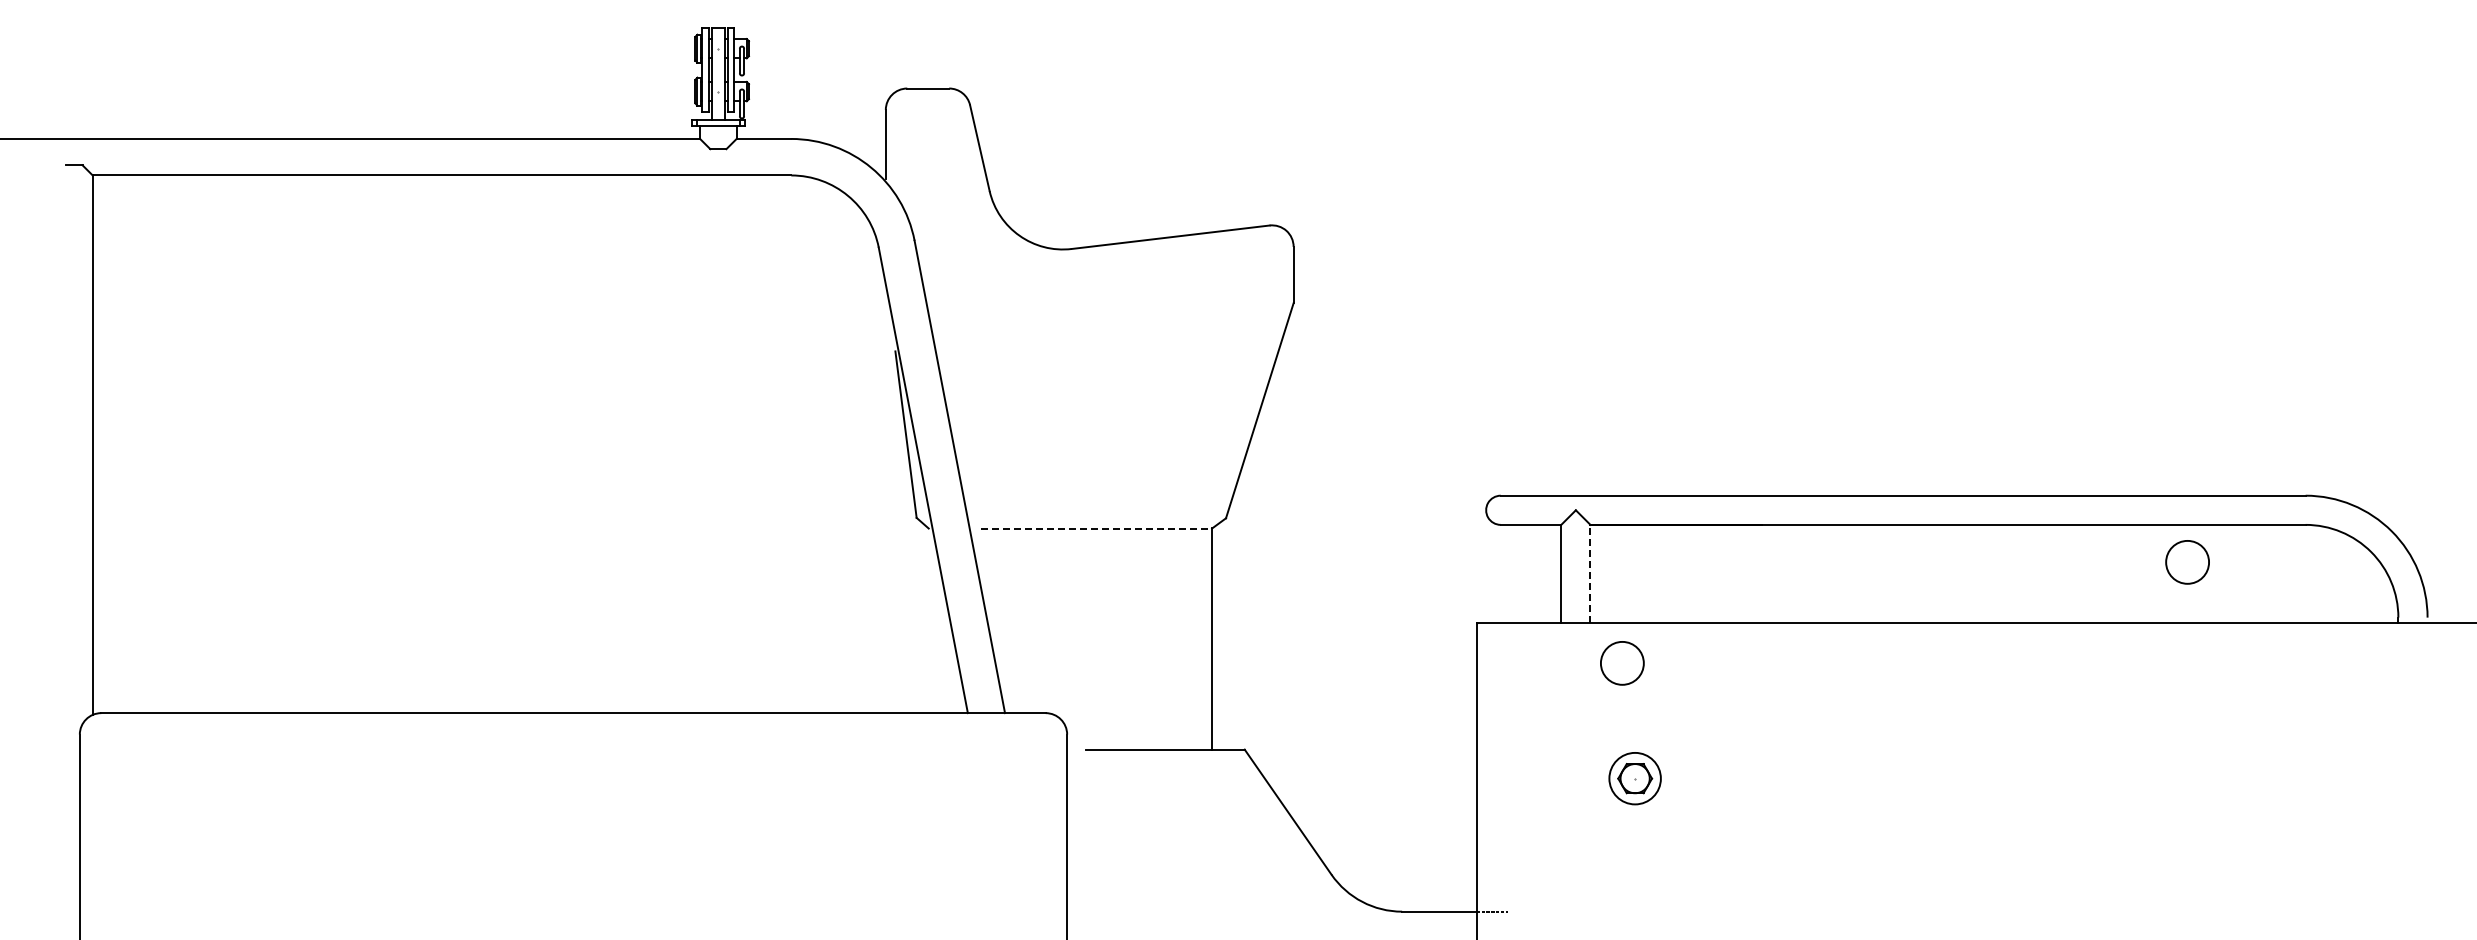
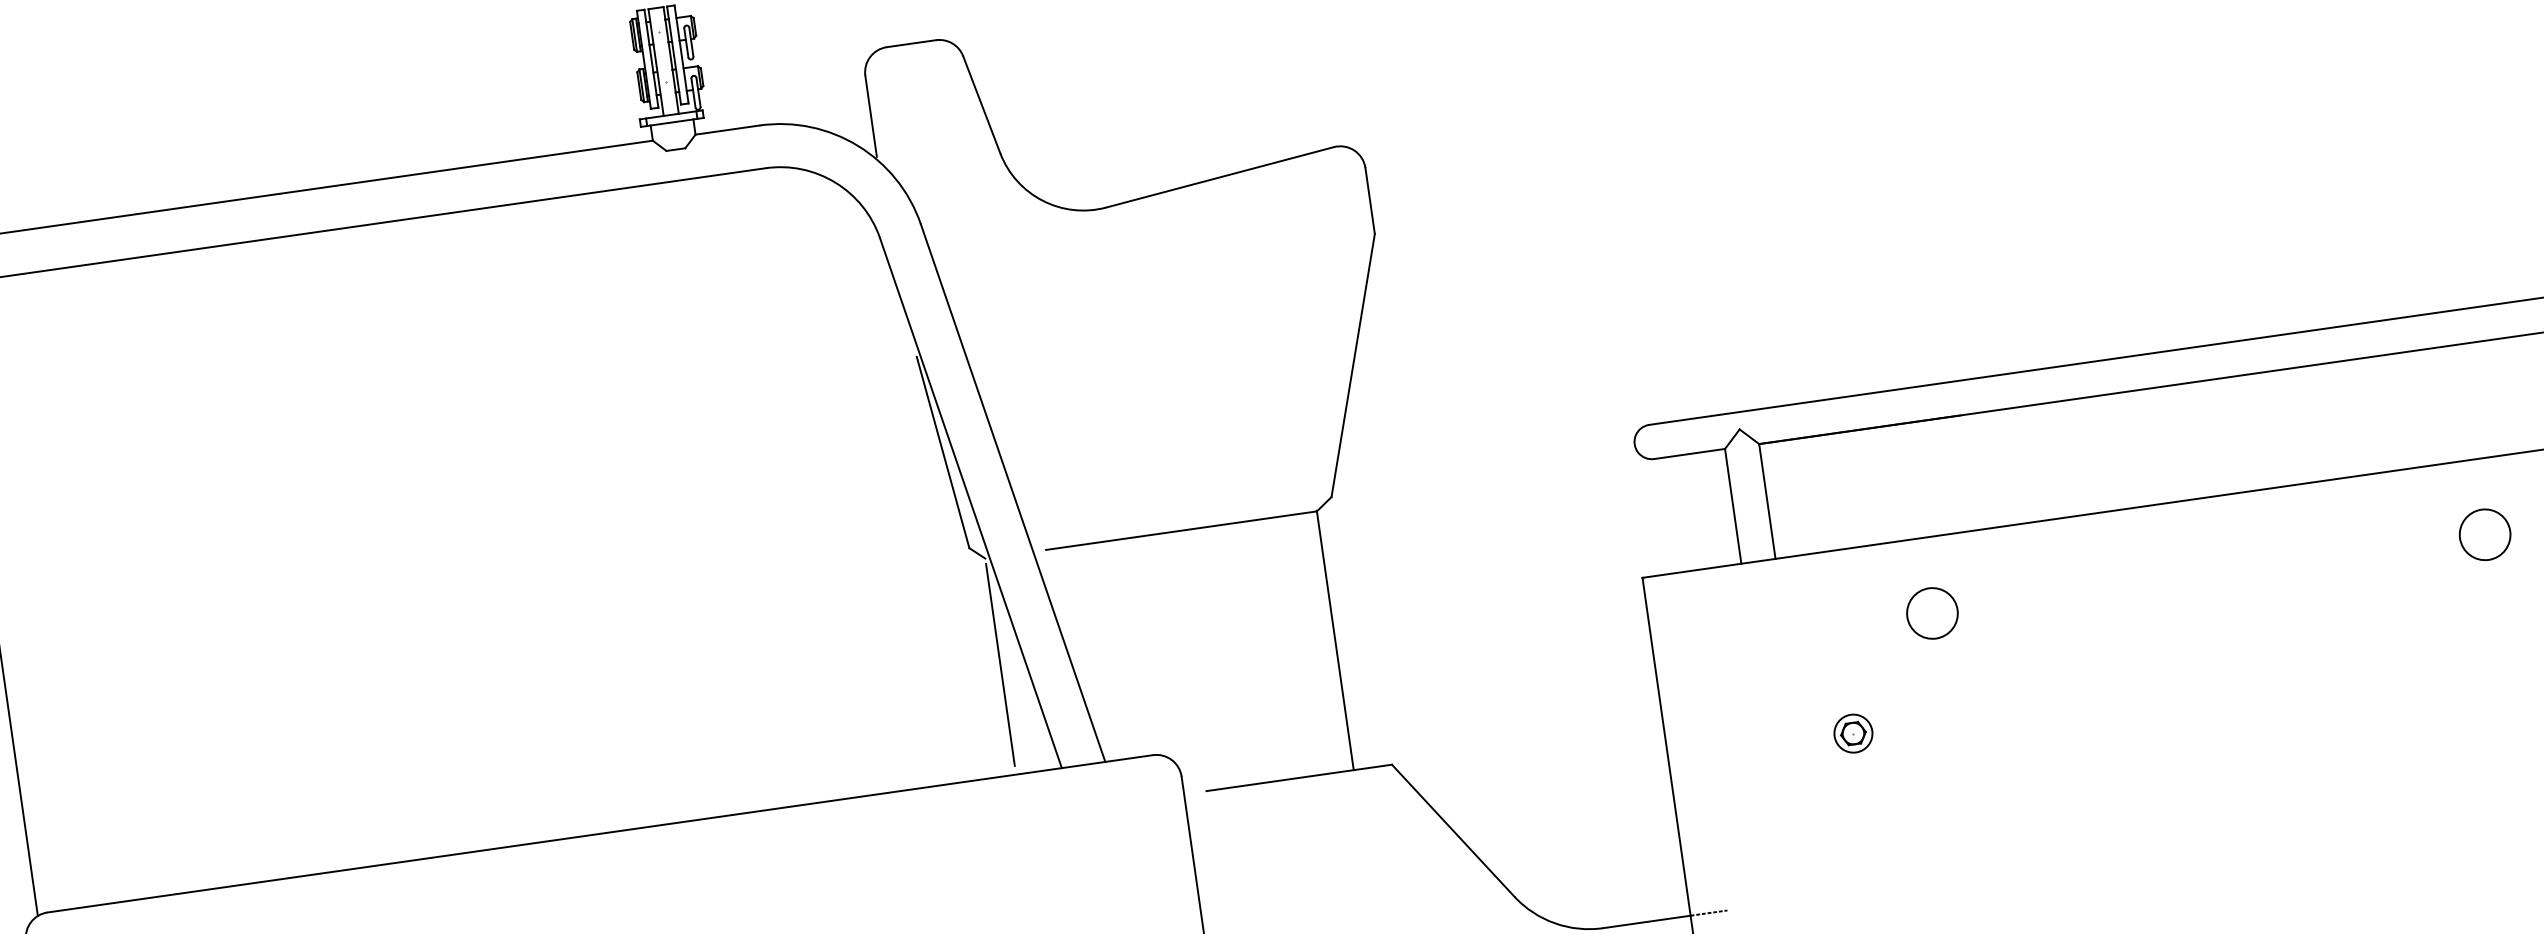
line: (1096, 528) -> (1181, 530), dashed -> solid
circle: (2187, 562) -> (2485, 534), moved
line: (1590, 573) -> (1767, 500), dashed -> solid
line: (928, 619) -> (1000, 665), added
circle: (1622, 663) -> (1932, 613), moved
part: (1634, 778) -> (1852, 733), size x0.62

